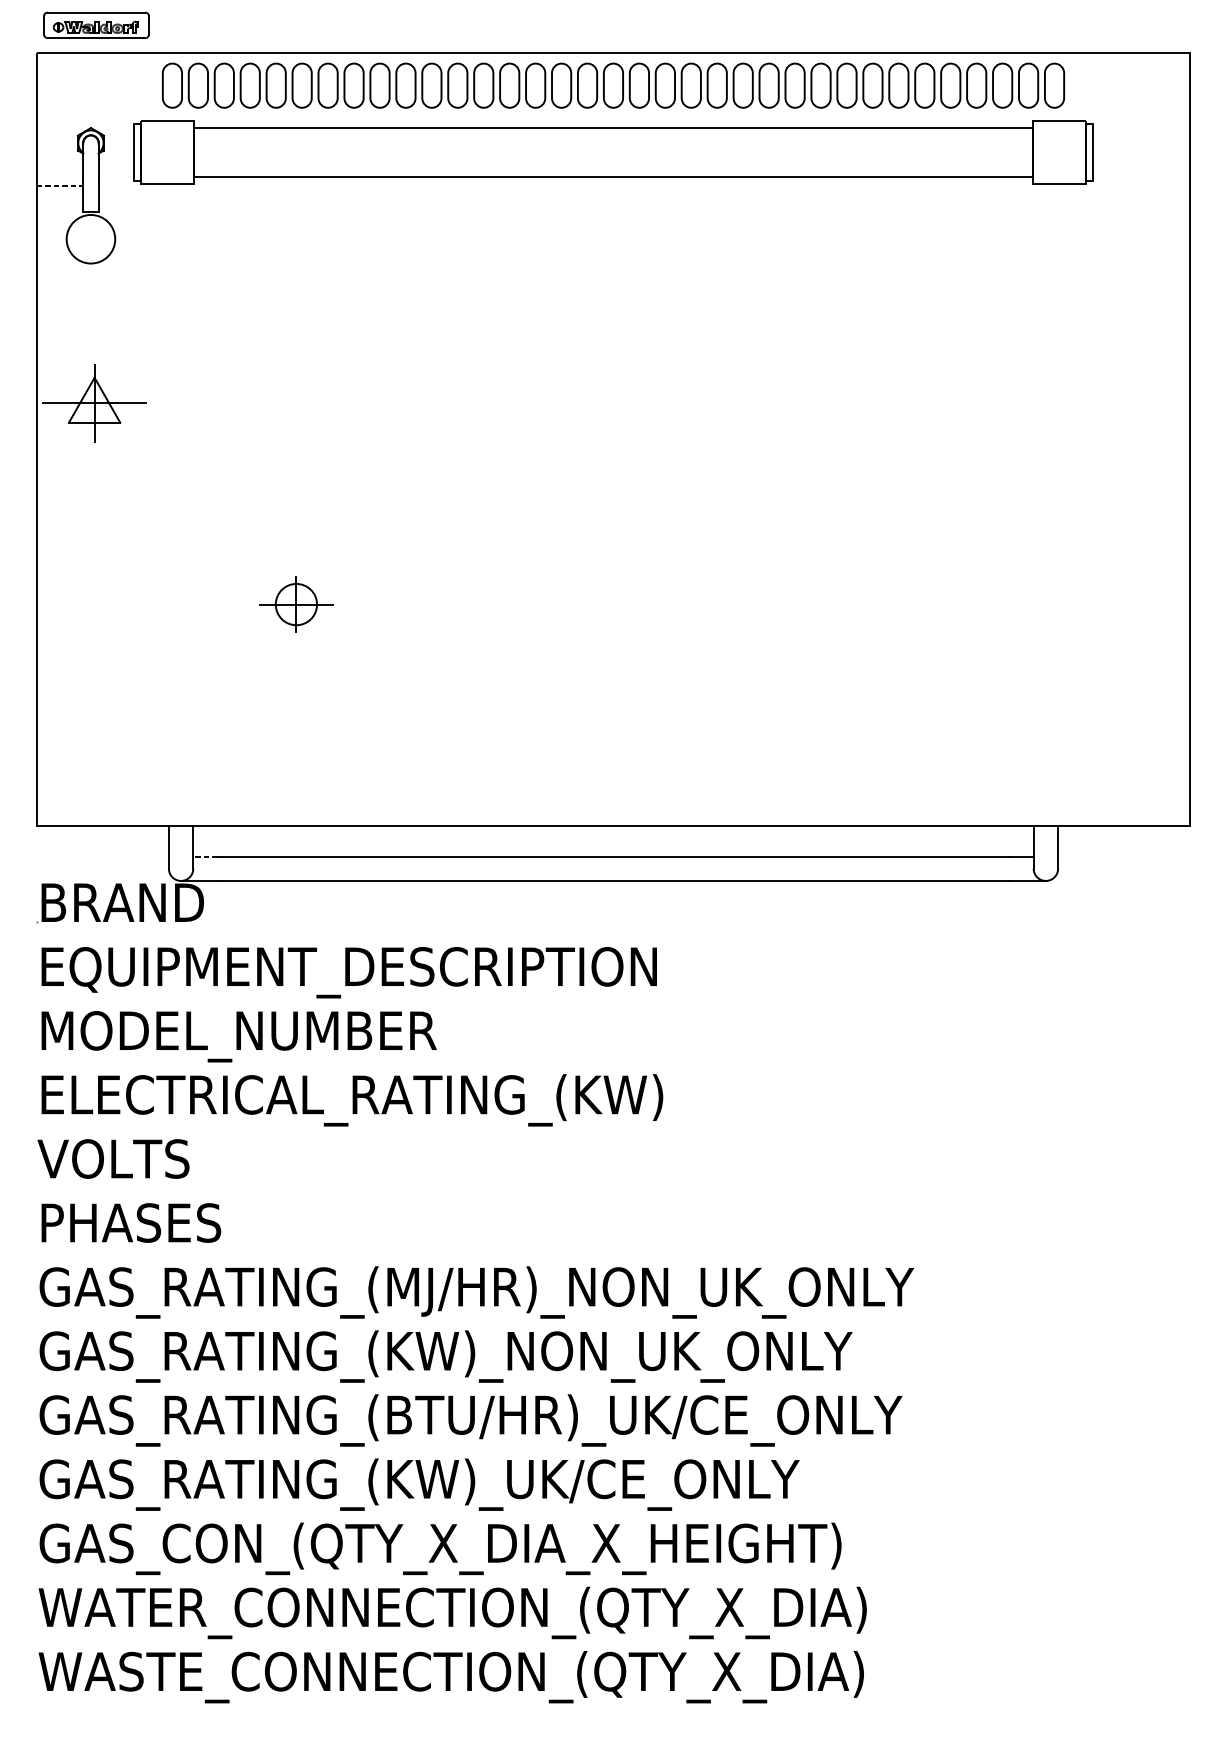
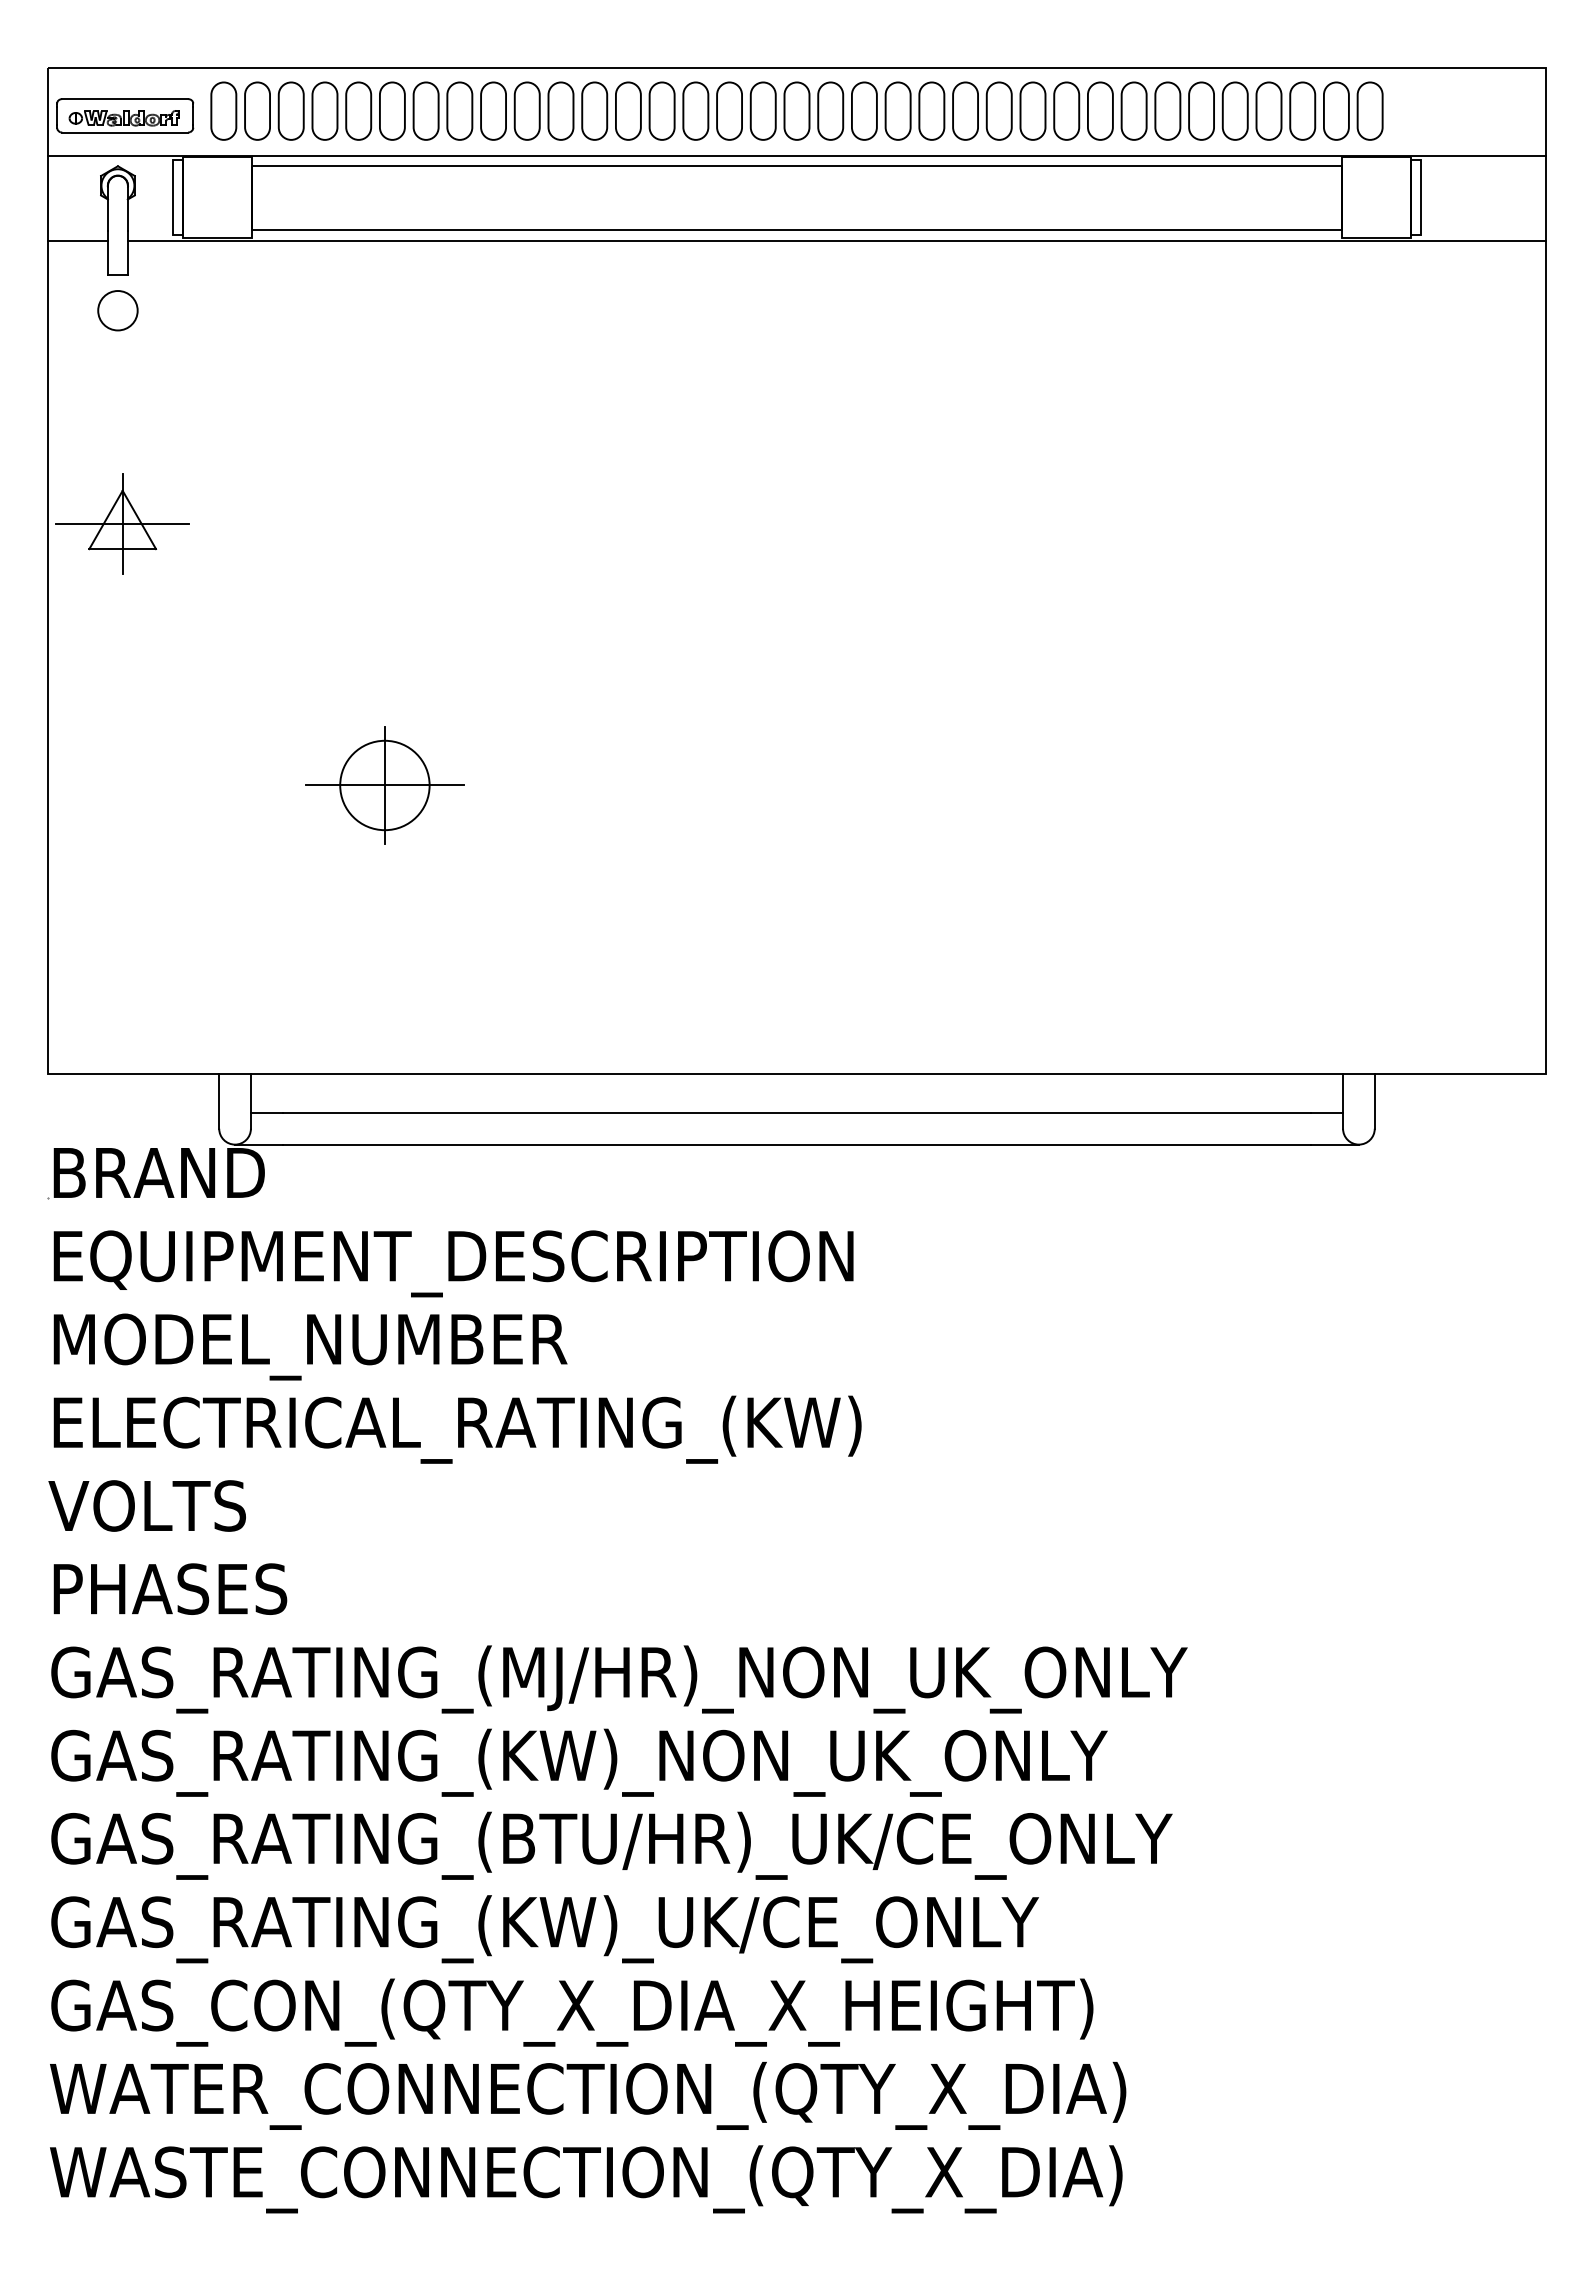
part: (96, 25) -> (125, 115), moved
line: (613, 120) -> (796, 156), added
line: (60, 185) -> (78, 241), dashed -> solid
line: (643, 185) -> (836, 241), added
circle: (90, 239) -> (117, 310), size x0.62
part: (296, 604) -> (384, 785), size x1.67
line: (205, 856) -> (266, 1112), dashed -> solid

